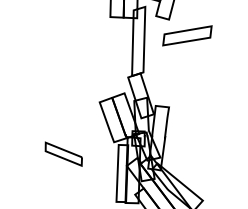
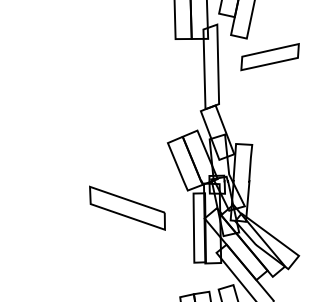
part: (63, 153) -> (127, 207), size x1.67

